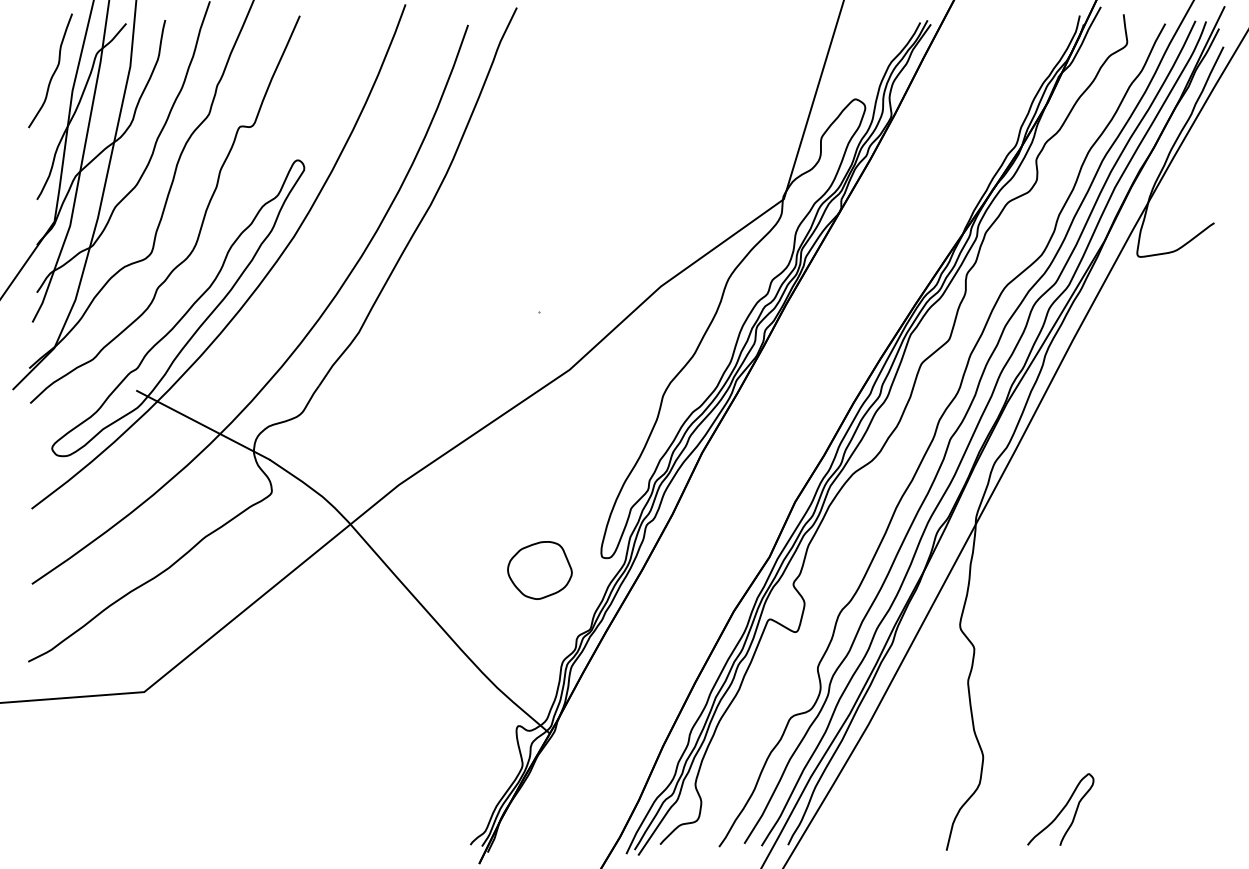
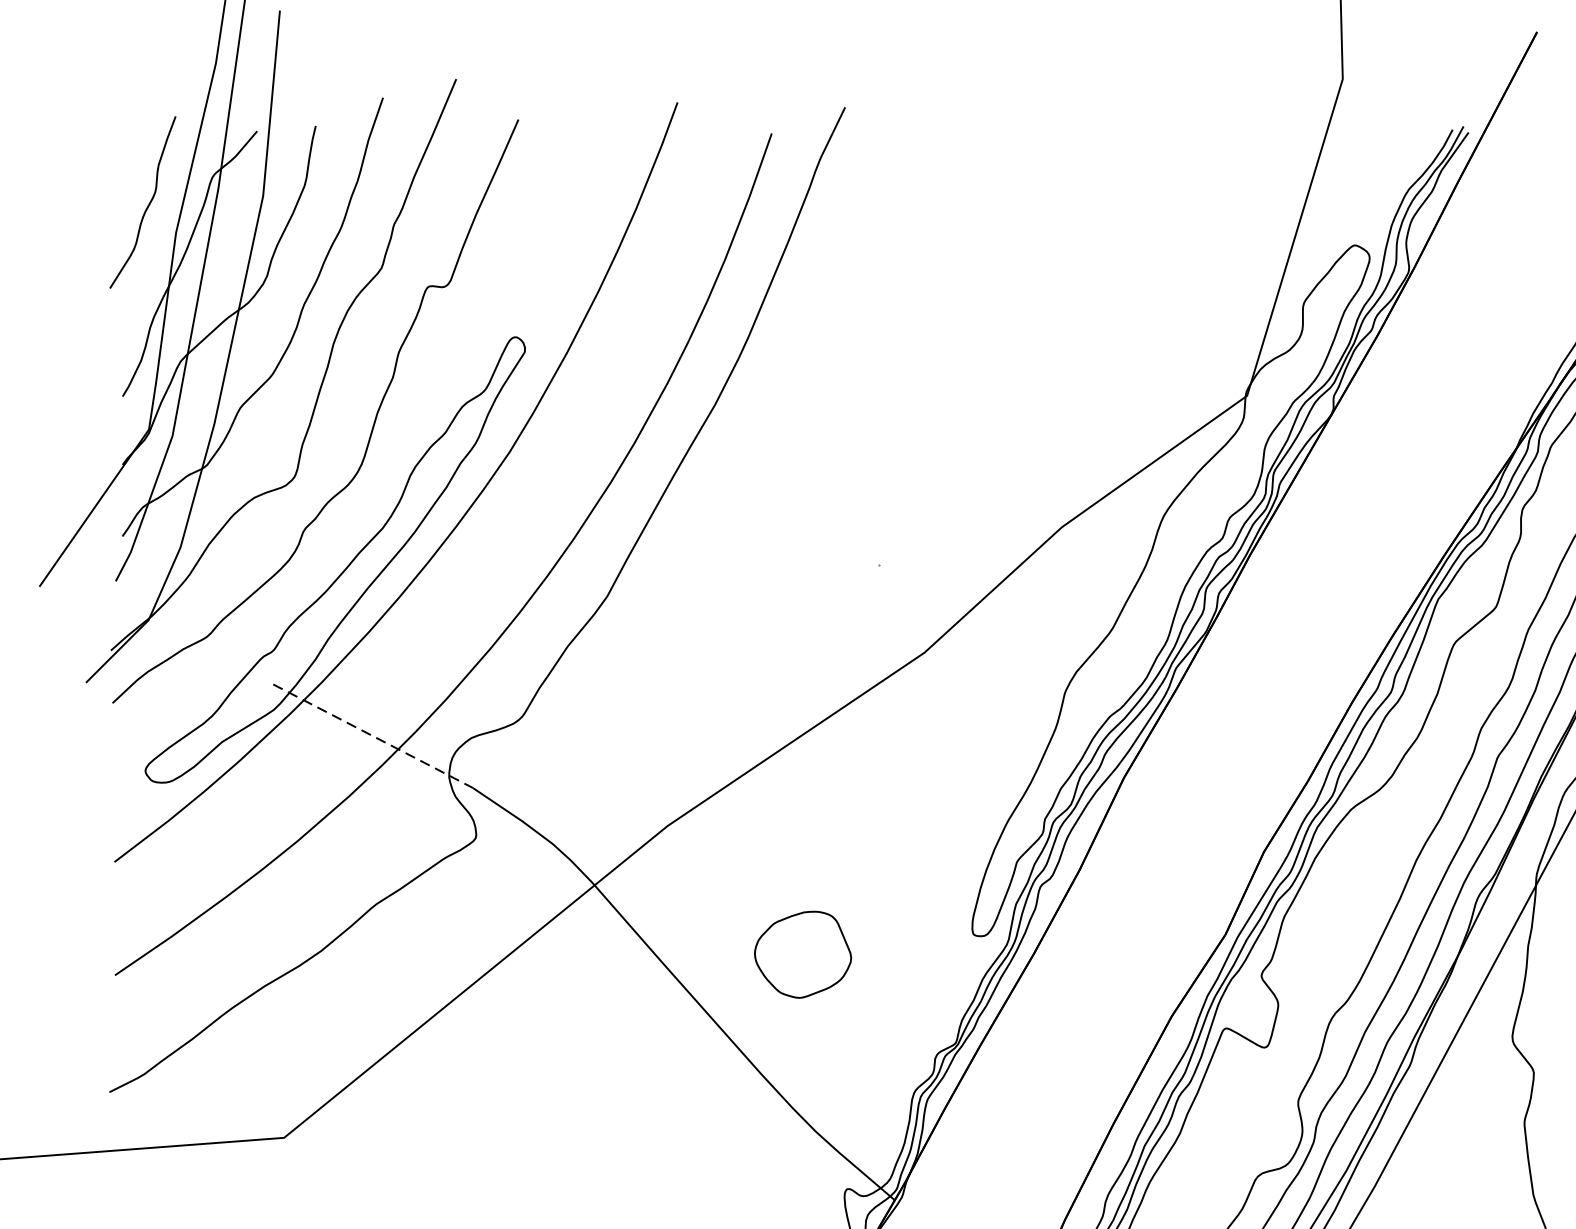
line: (203, 425) -> (373, 736), solid -> dashed
part: (539, 570) -> (802, 954), moved

